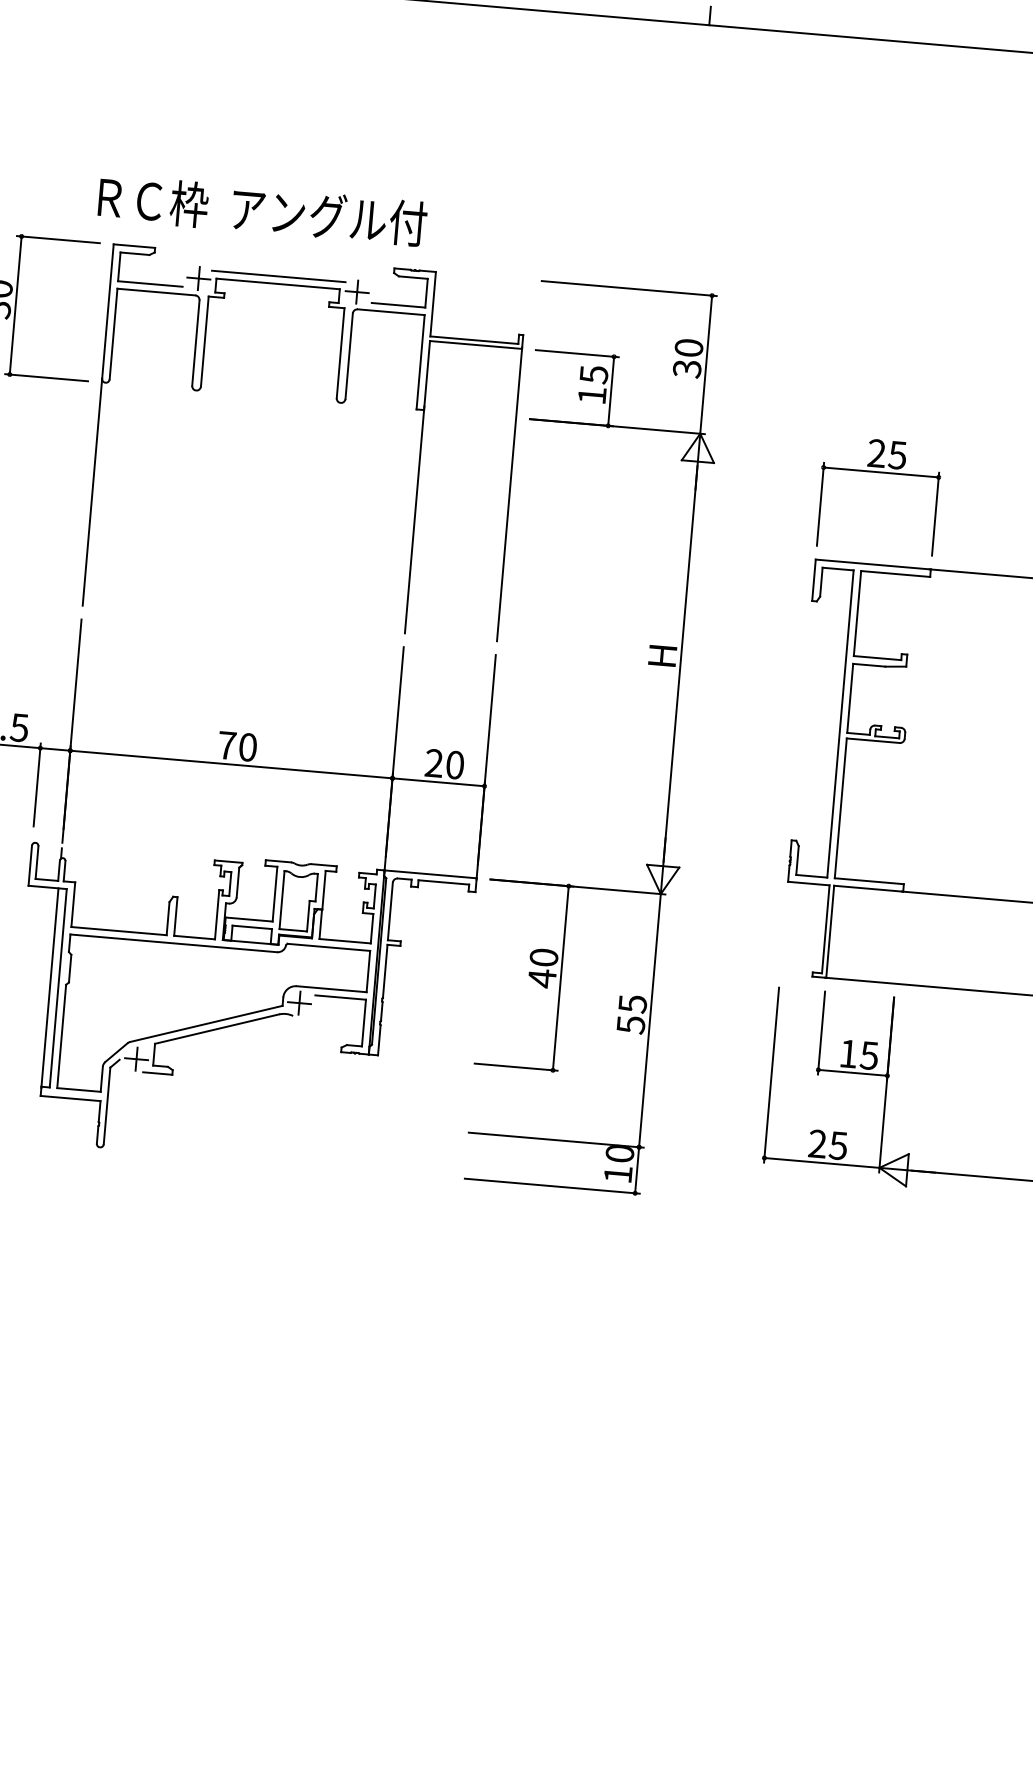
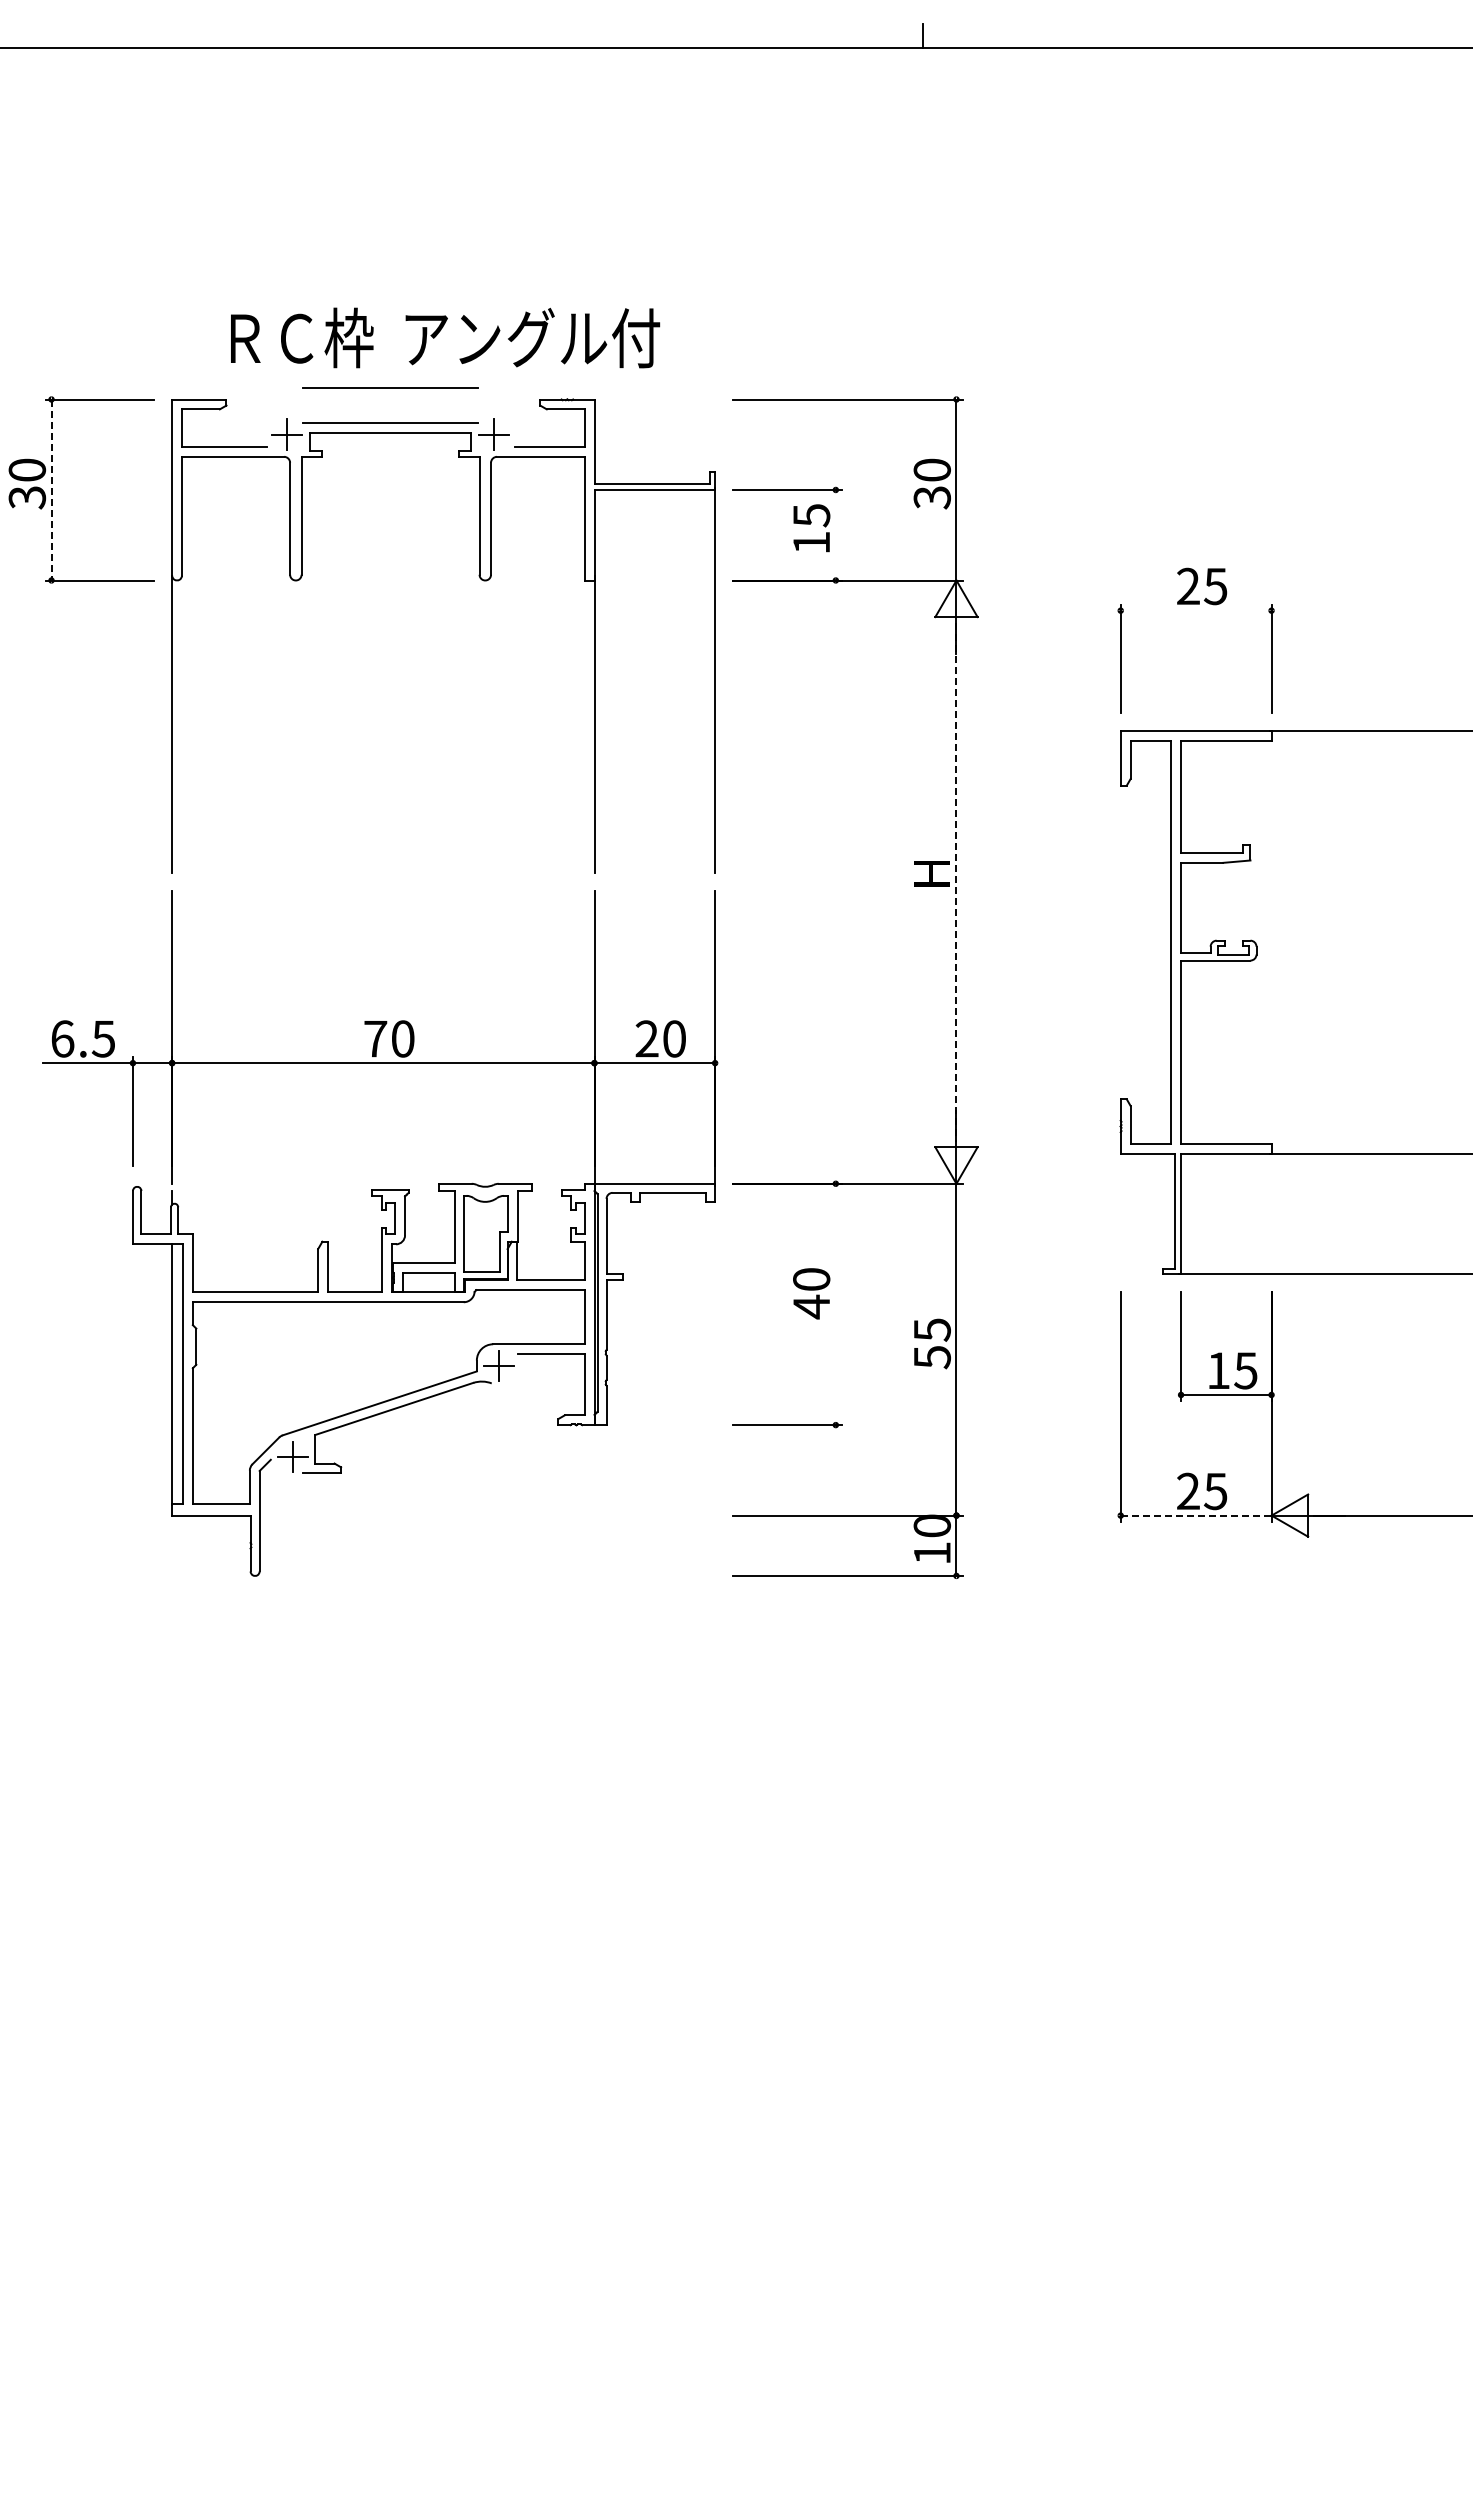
text: (262, 210) -> (445, 337), moved
line: (281, 249) -> (390, 387), added
line: (15, 305) -> (51, 490), solid -> dashed
line: (610, 391) -> (835, 535), removed
line: (880, 472) -> (1195, 610), removed
line: (680, 664) -> (956, 882), solid -> dashed
line: (560, 978) -> (835, 1304), removed
line: (822, 1162) -> (1196, 1515), solid -> dashed

